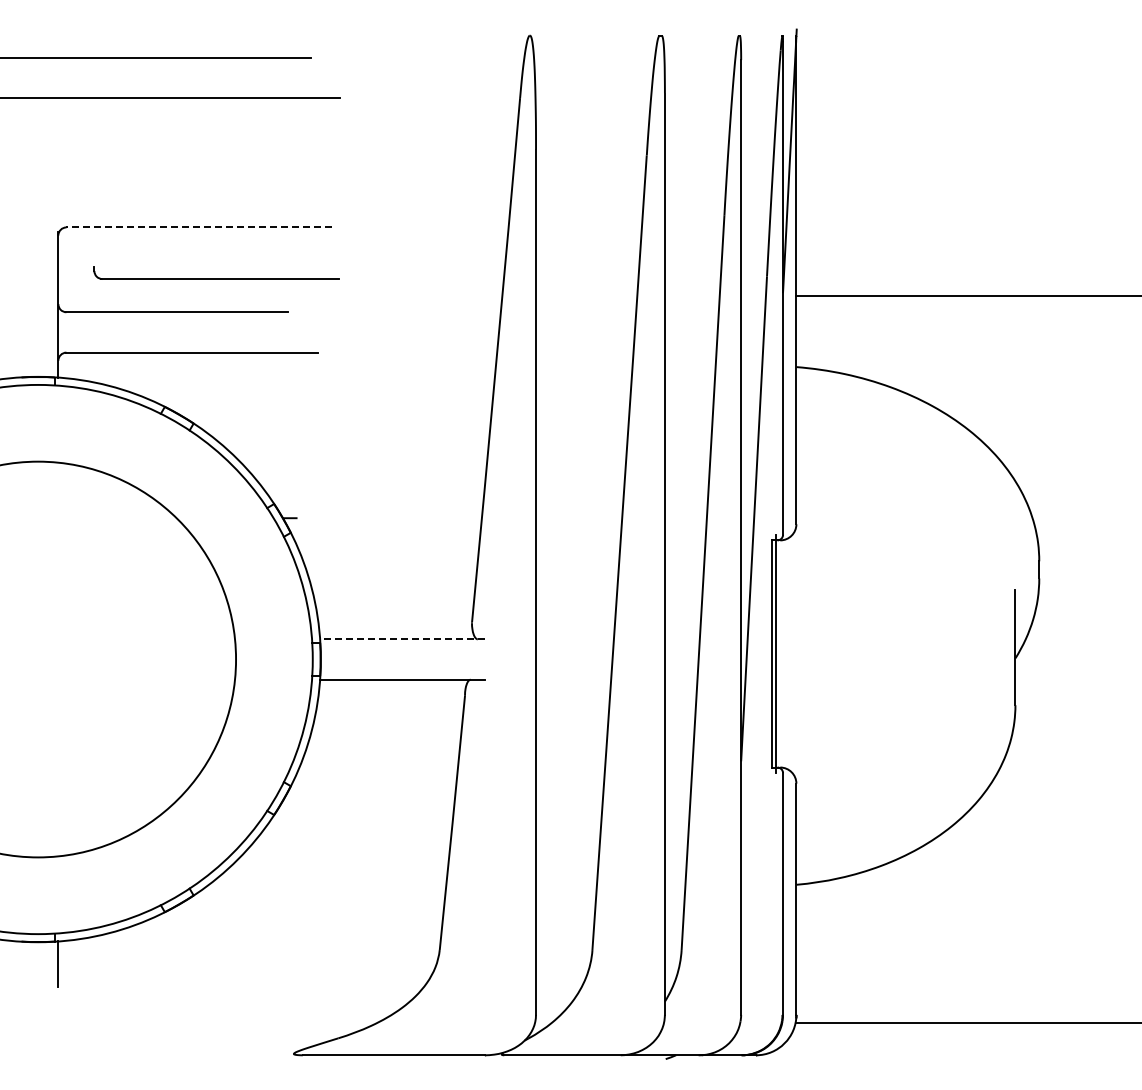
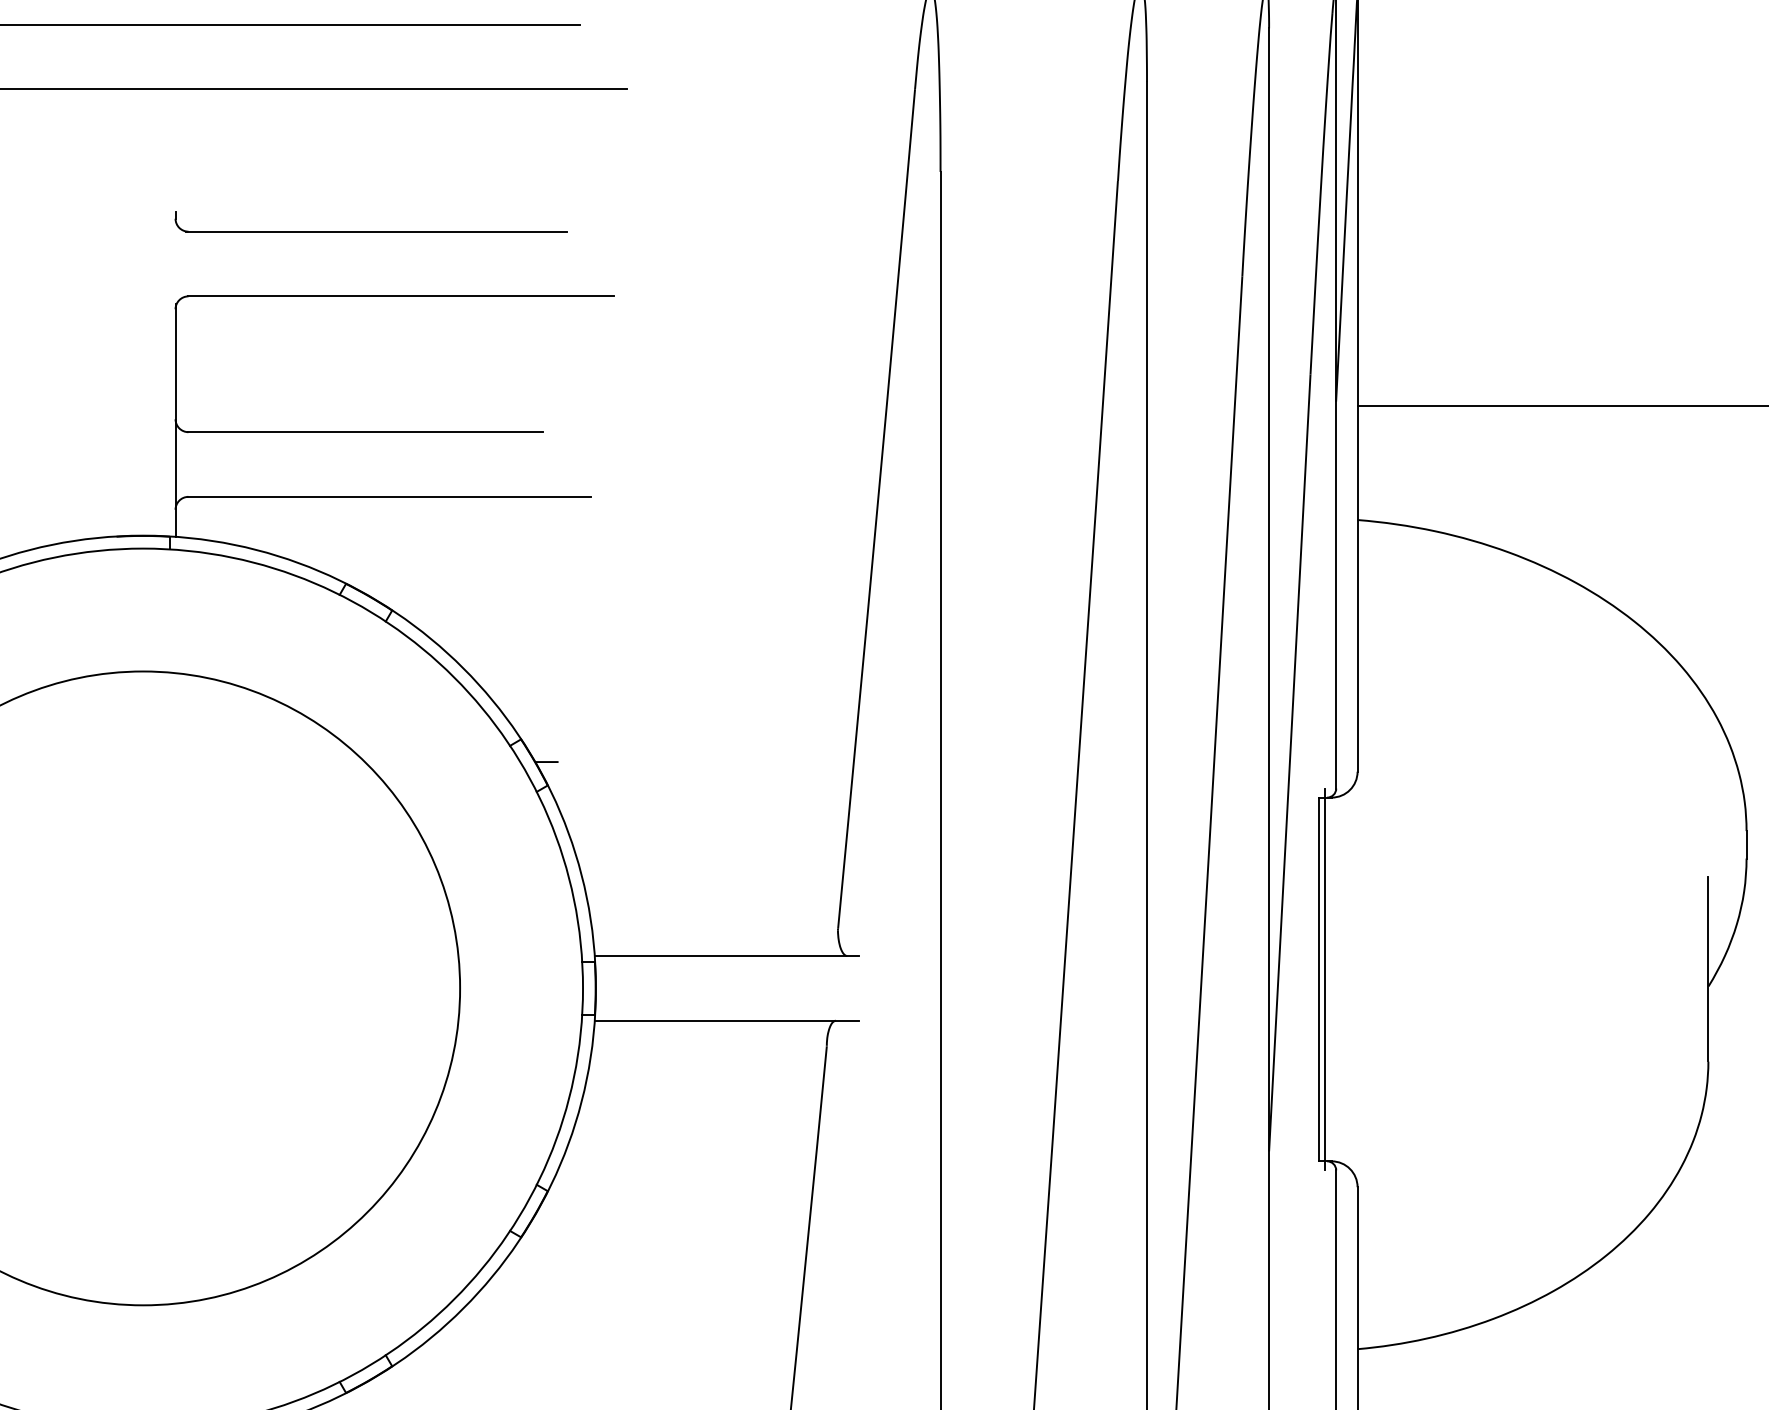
line: (199, 227) -> (401, 296), dashed -> solid
part: (216, 272) -> (371, 221), moved
line: (402, 639) -> (726, 956), dashed -> solid

